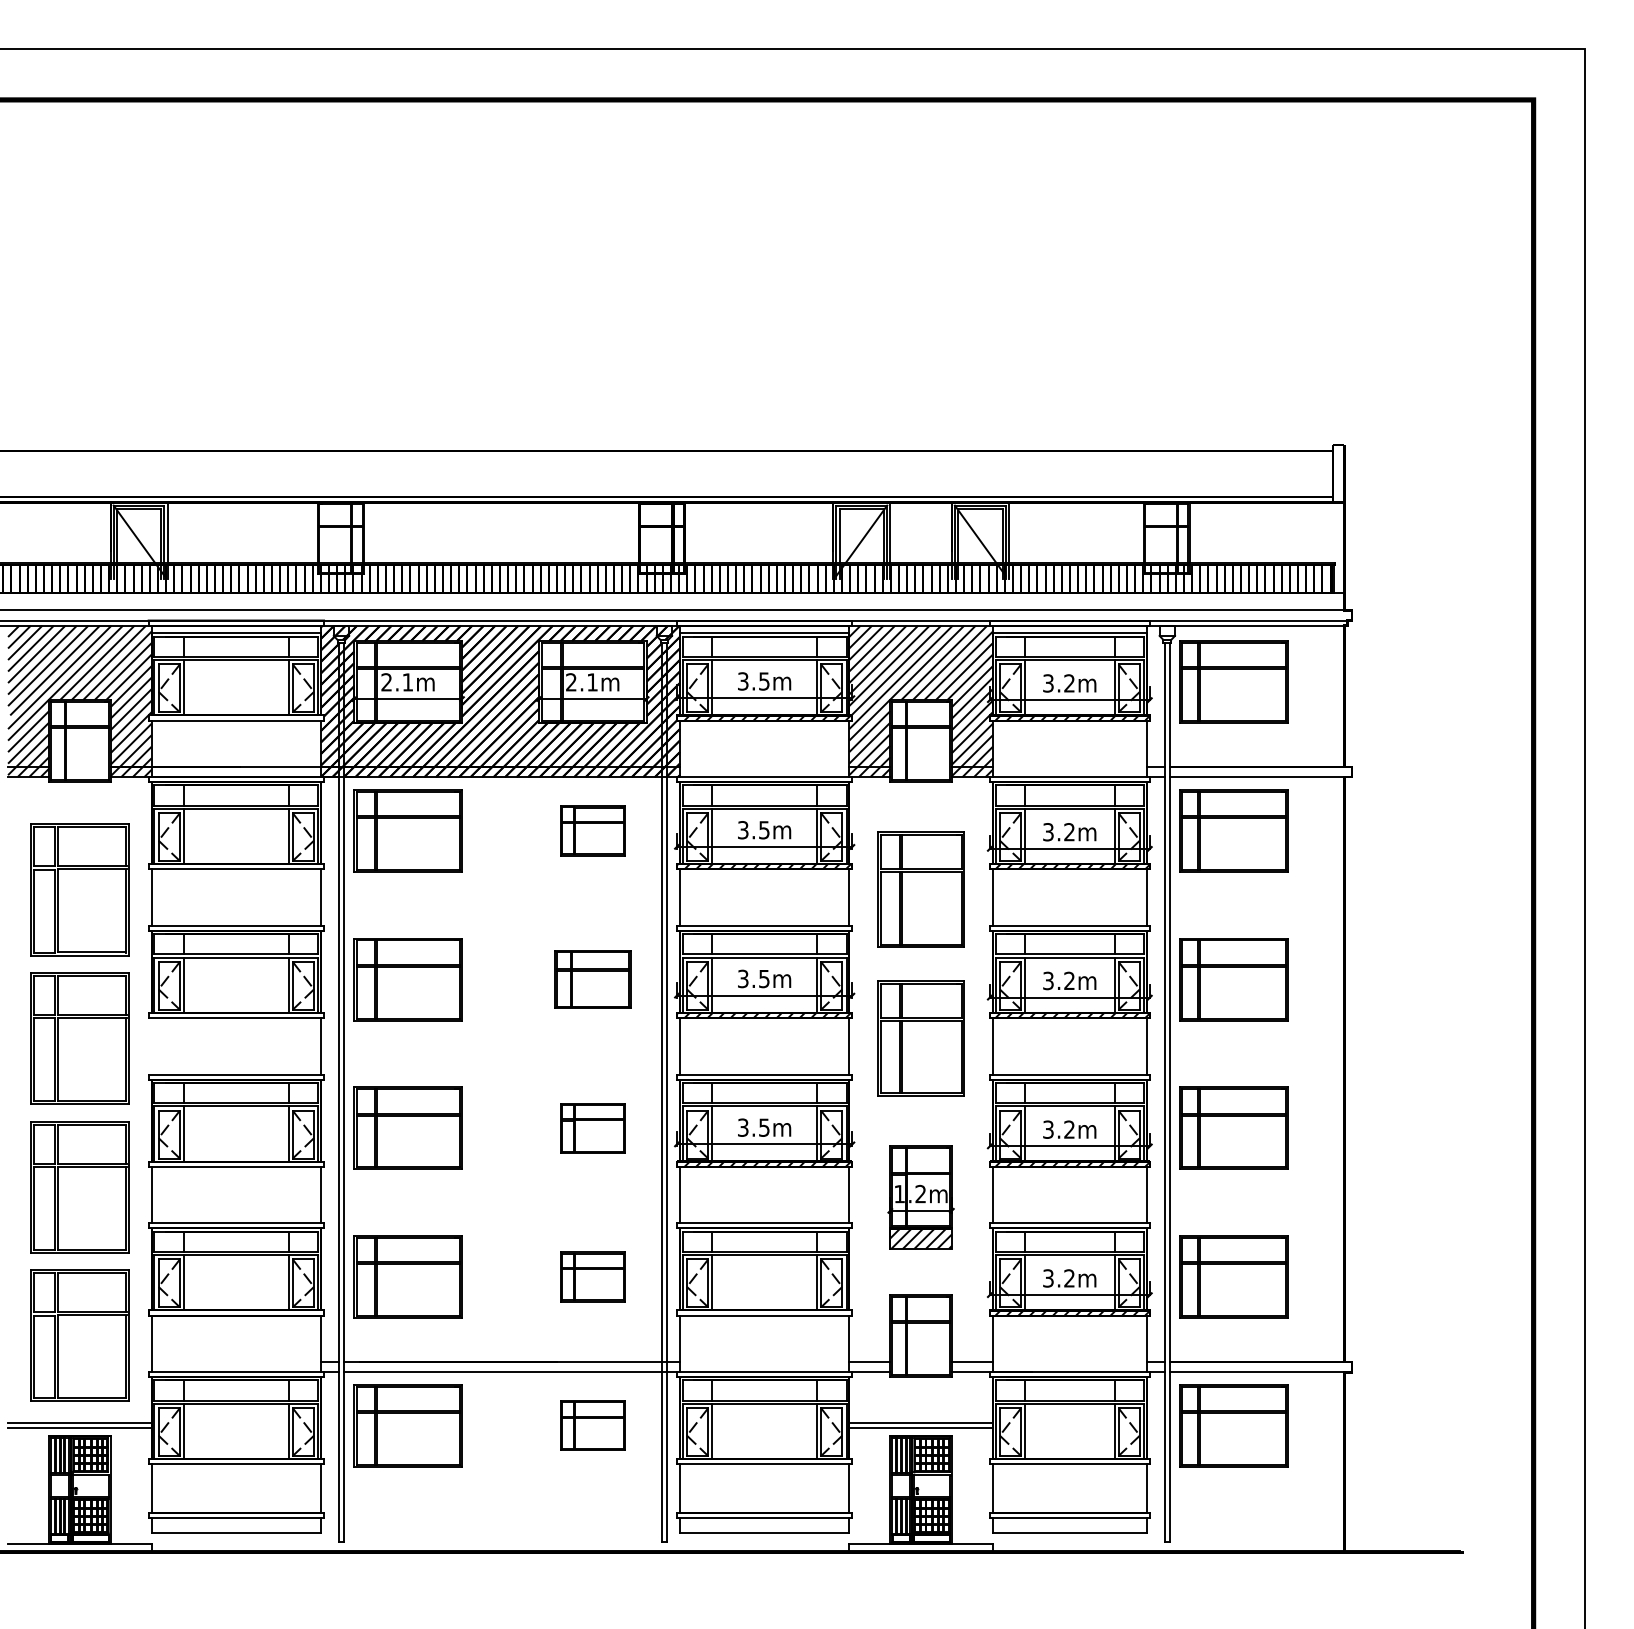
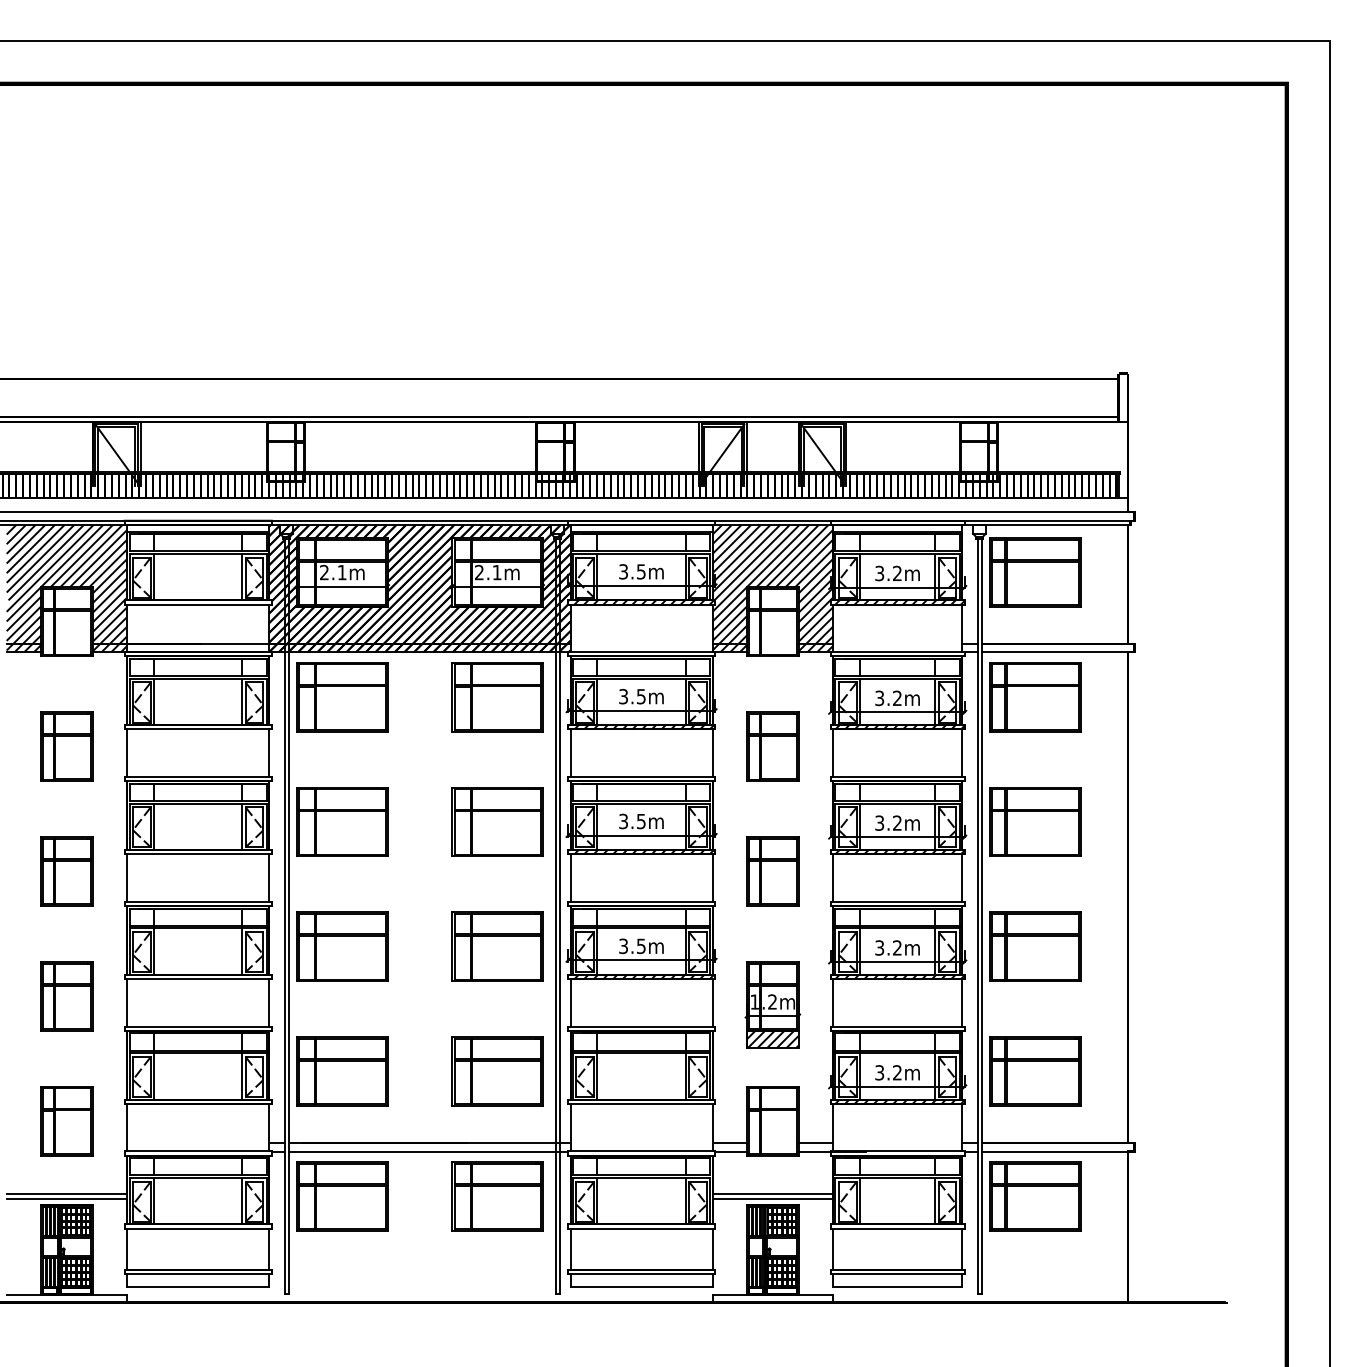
part: (592, 831) -> (497, 697), size x1.67
part: (79, 889) -> (66, 746), size x0.62
part: (920, 889) -> (772, 746), size x0.71
part: (592, 978) -> (497, 821), size x1.43
part: (79, 1038) -> (66, 871), size x0.62
part: (920, 1038) -> (772, 871), size x0.71
line: (152, 1045) -> (127, 877), added
part: (592, 1127) -> (497, 946), size x1.67
part: (79, 1187) -> (66, 996), size x0.62
part: (592, 1276) -> (497, 1071), size x1.67
part: (79, 1336) -> (66, 1121), size x0.62
part: (592, 1425) -> (497, 1196), size x1.67

